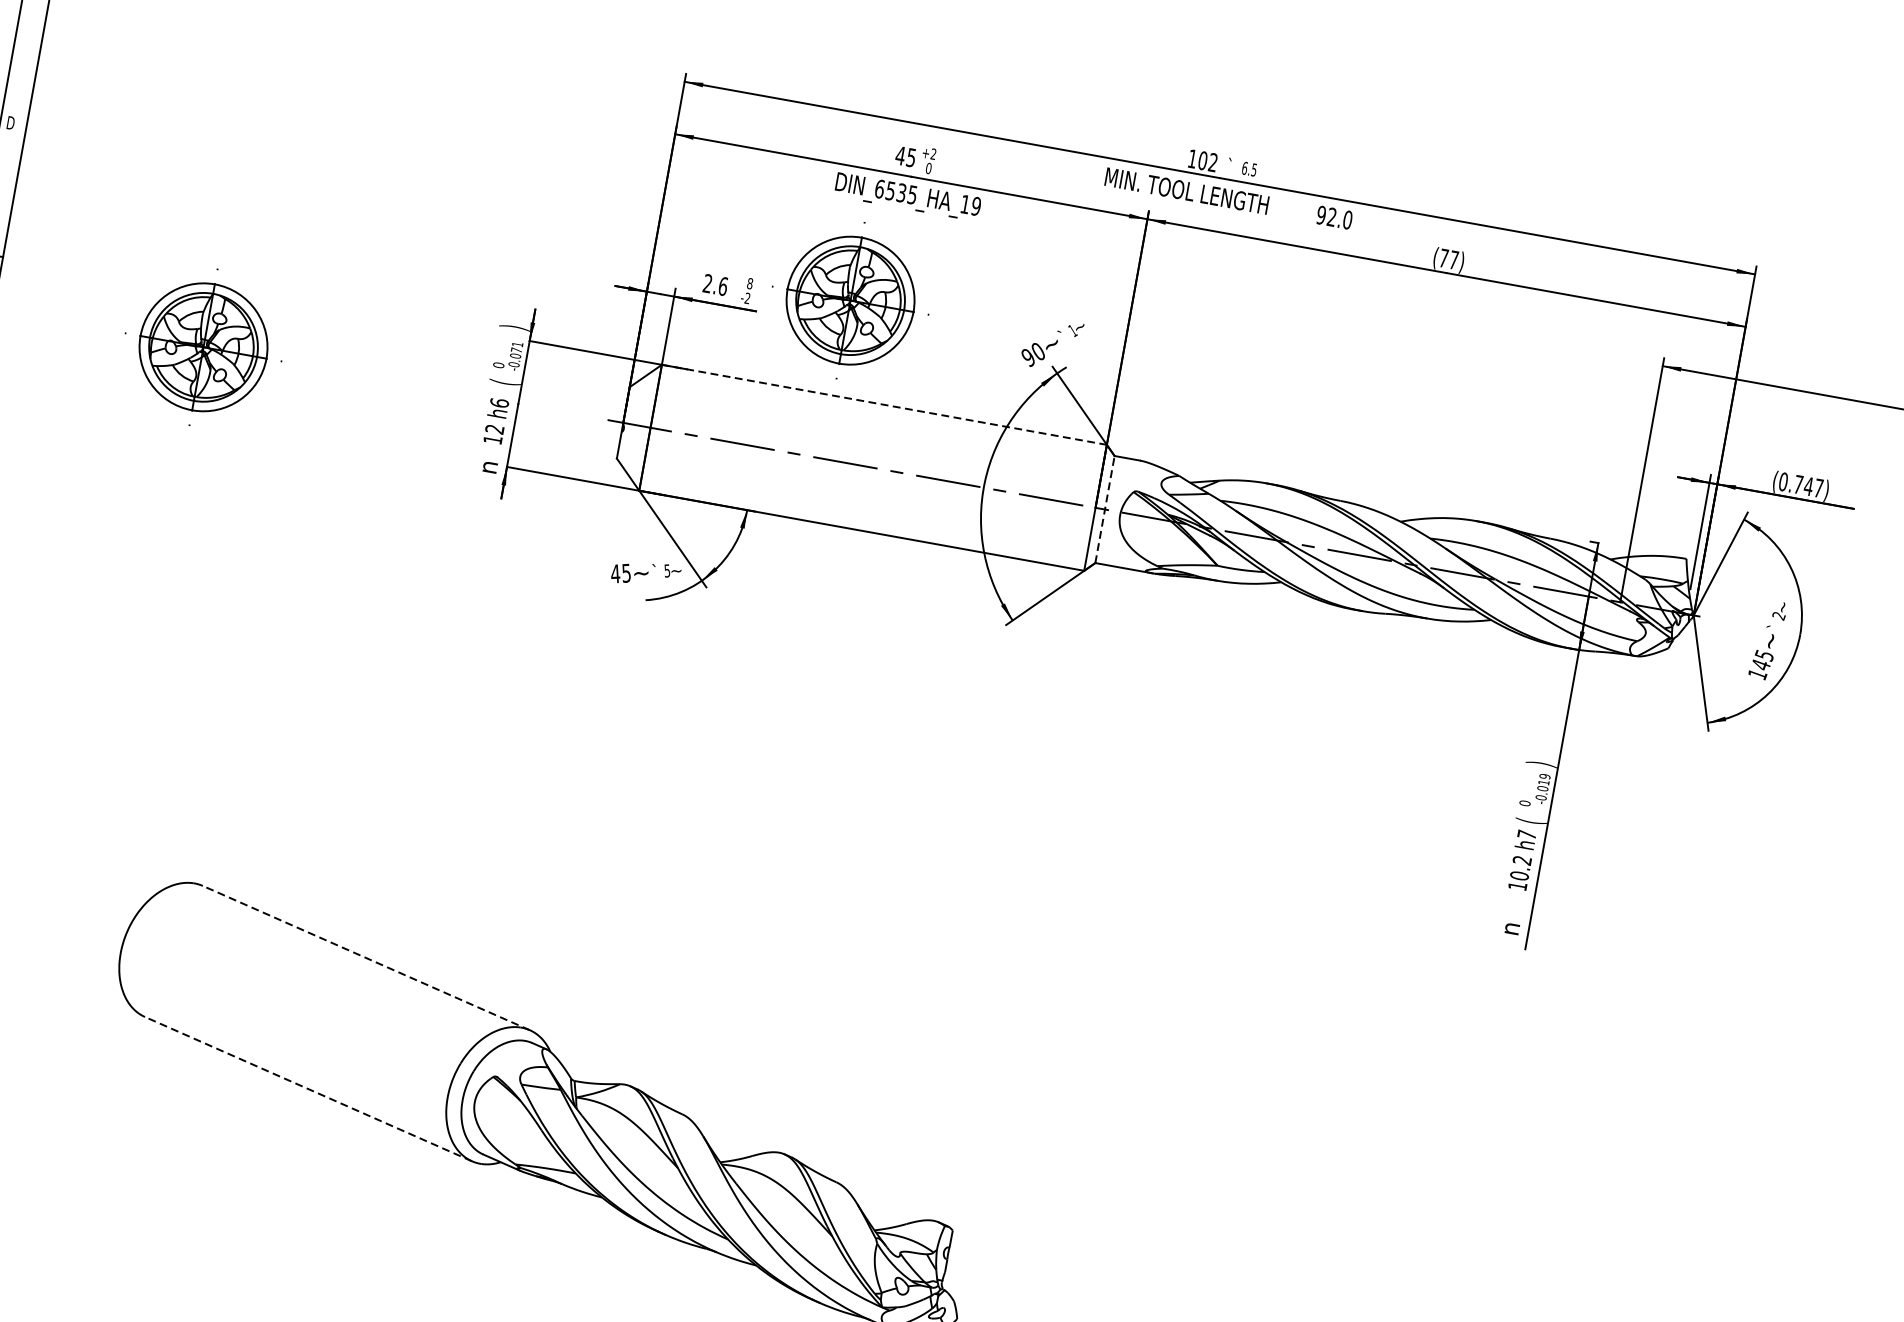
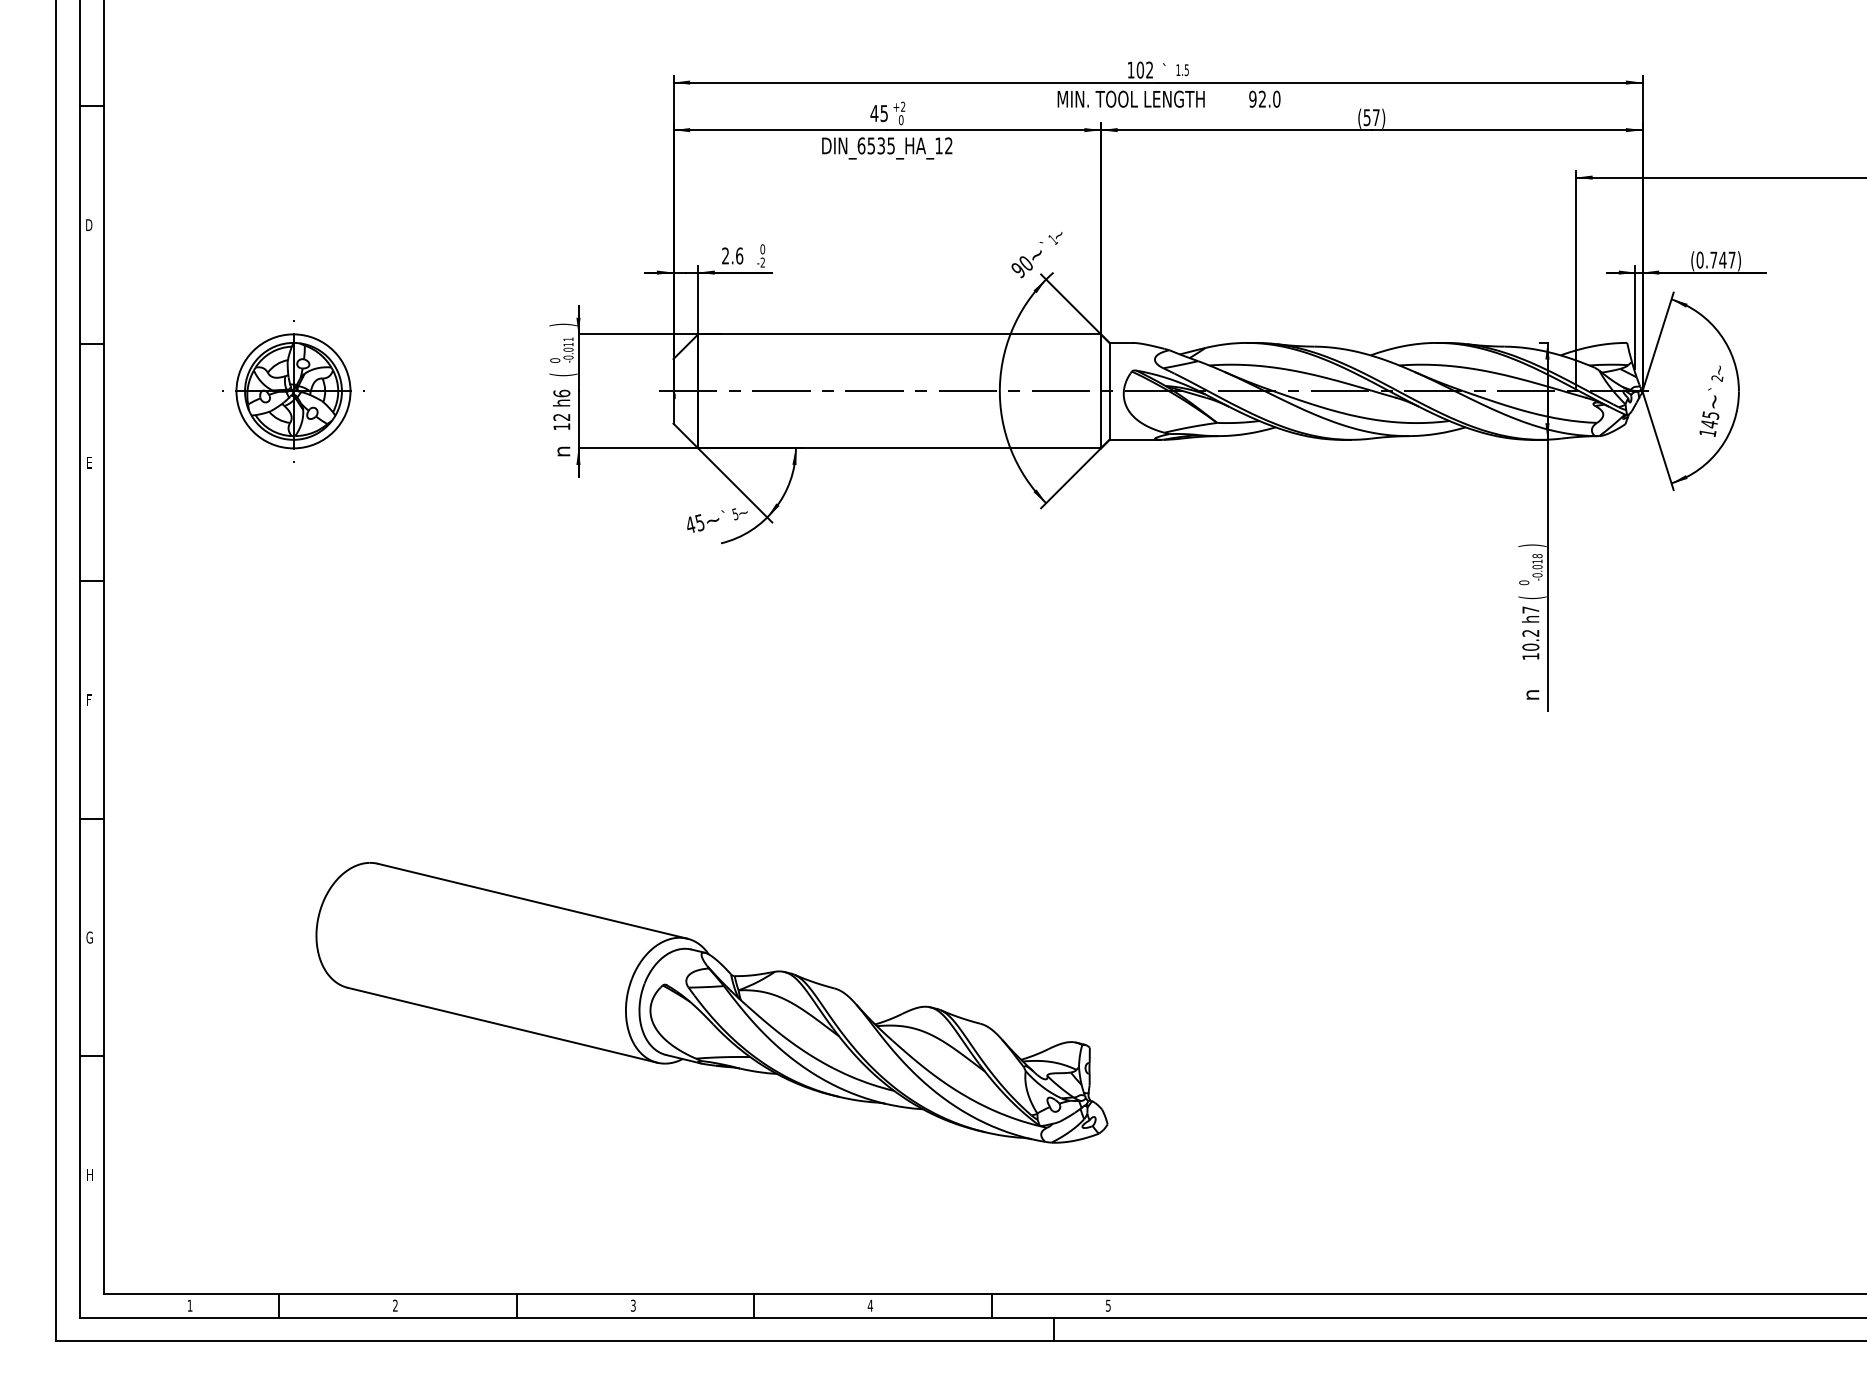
text: (1244, 168) -> (1178, 70), 6.5 -> 1.5
text: (975, 205) -> (948, 145), DIN_6535_HA_19 -> DIN_6535_HA_12
text: (1443, 258) -> (1366, 117), (77) -> (57)
text: (749, 283) -> (762, 249), 8 -> 0
part: (850, 300) -> (853, 248), removed
text: (516, 350) -> (568, 344), -0.071 -> -0.011
line: (885, 405) -> (900, 334), dashed -> solid
line: (1105, 508) -> (1109, 390), dashed -> solid
text: (1544, 776) -> (1537, 556), -0.019 -> -0.018
line: (366, 958) -> (532, 901), dashed -> solid
line: (308, 1089) -> (502, 1025), dashed -> solid

